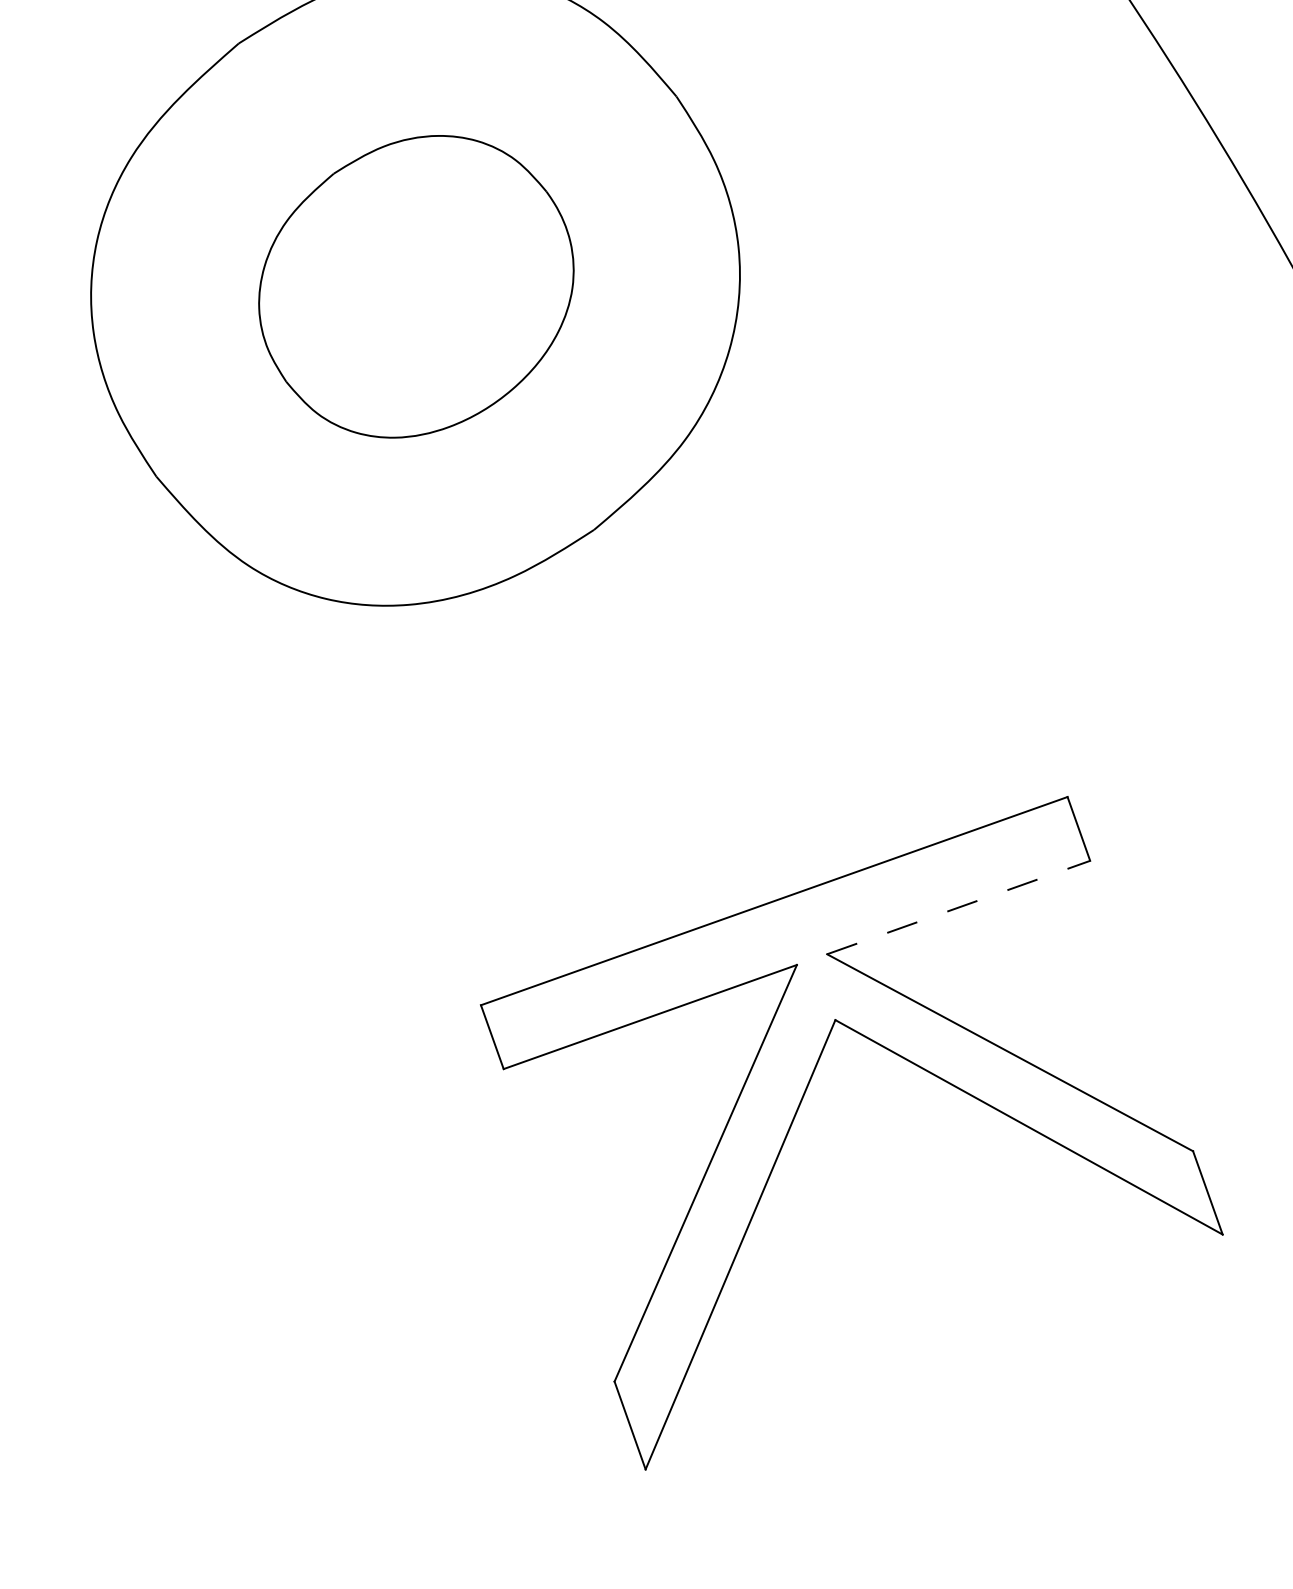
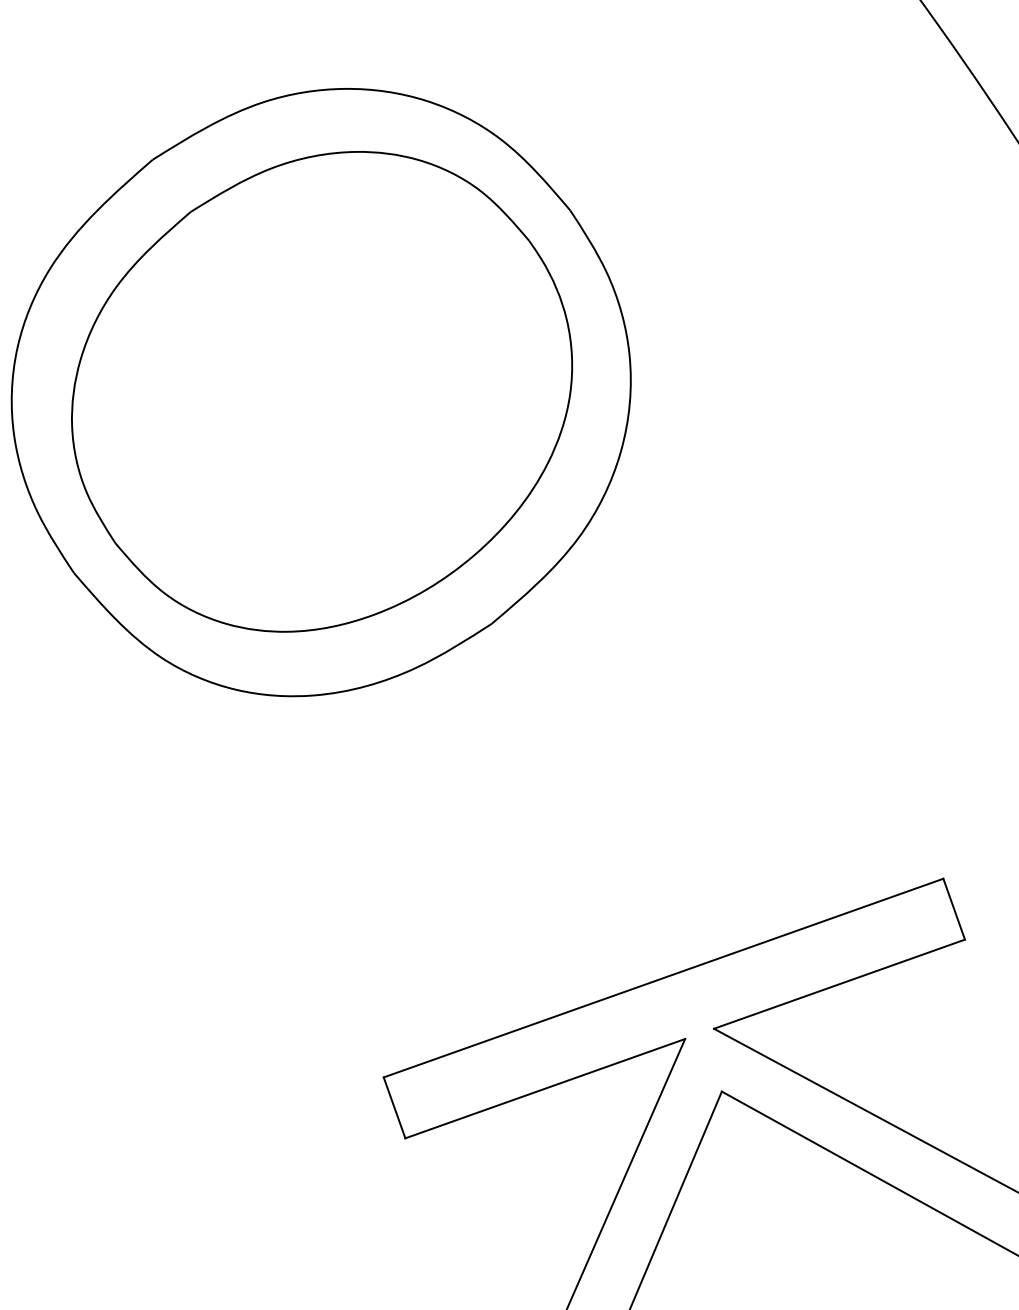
part: (416, 286) -> (322, 391), size x1.67
line: (958, 907) -> (839, 984), dashed -> solid

